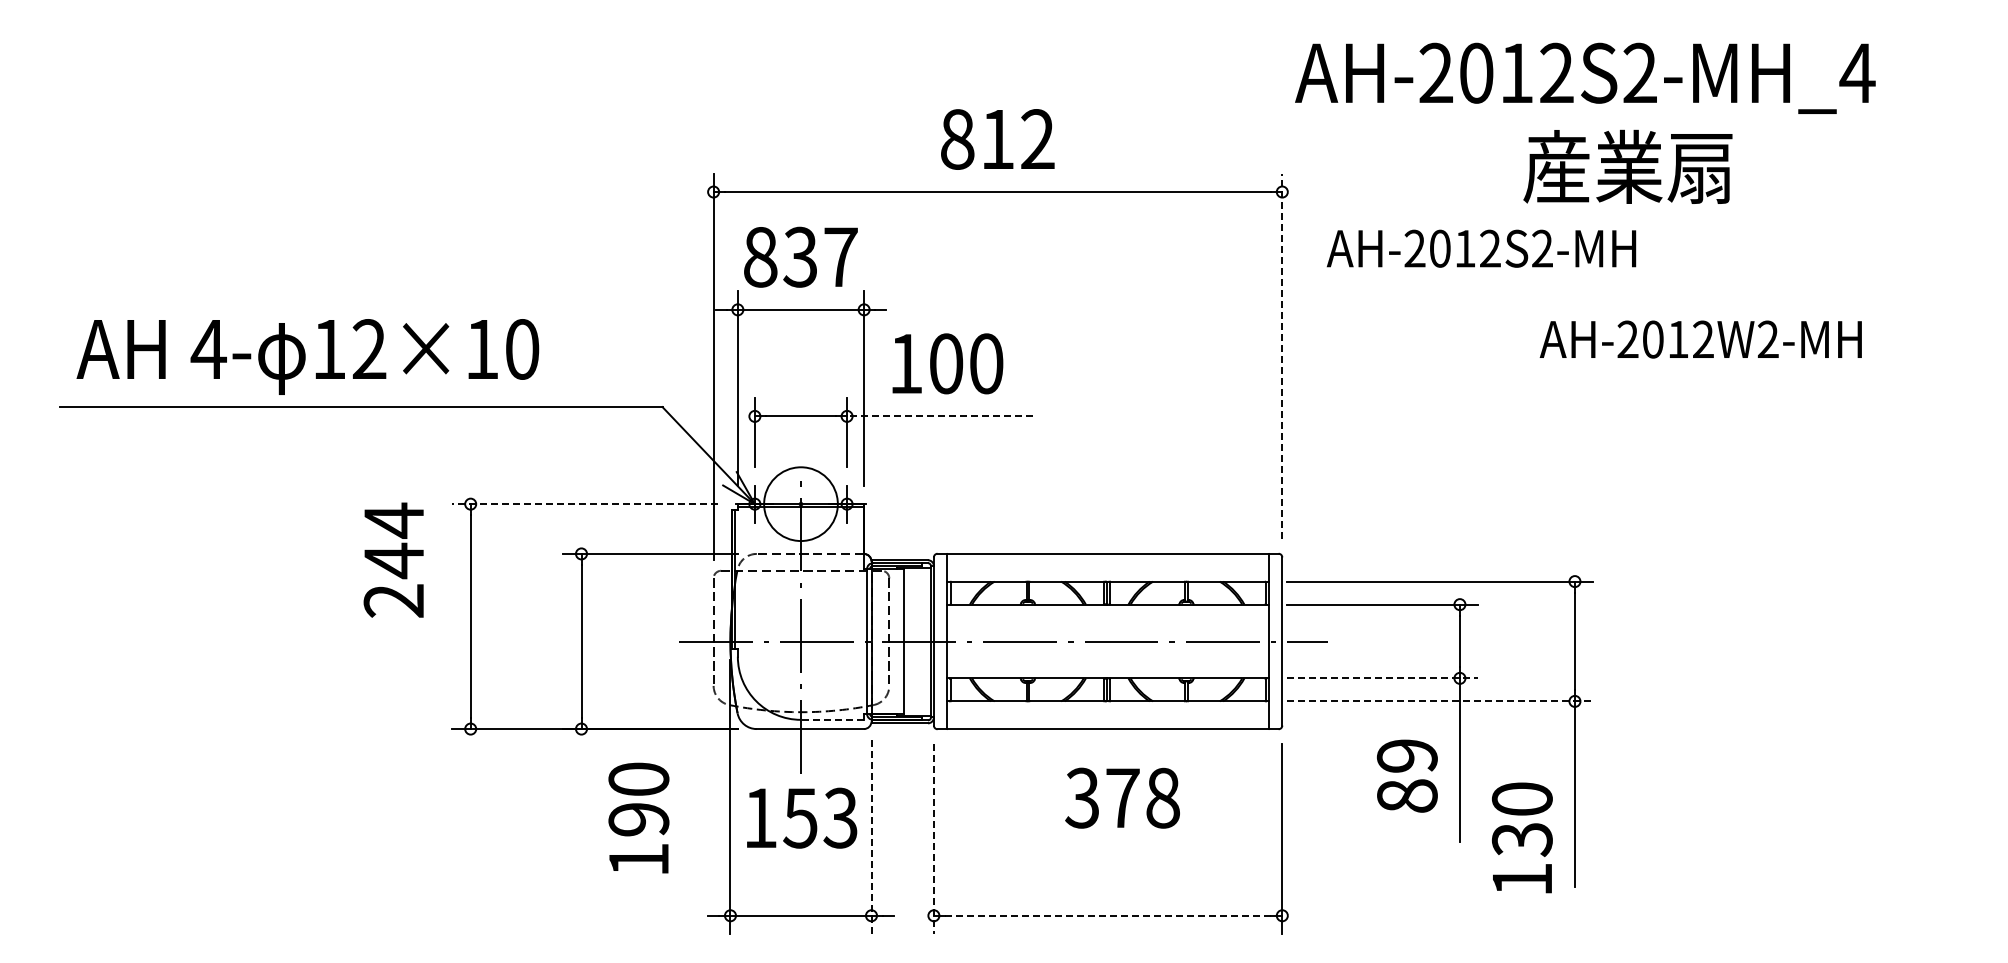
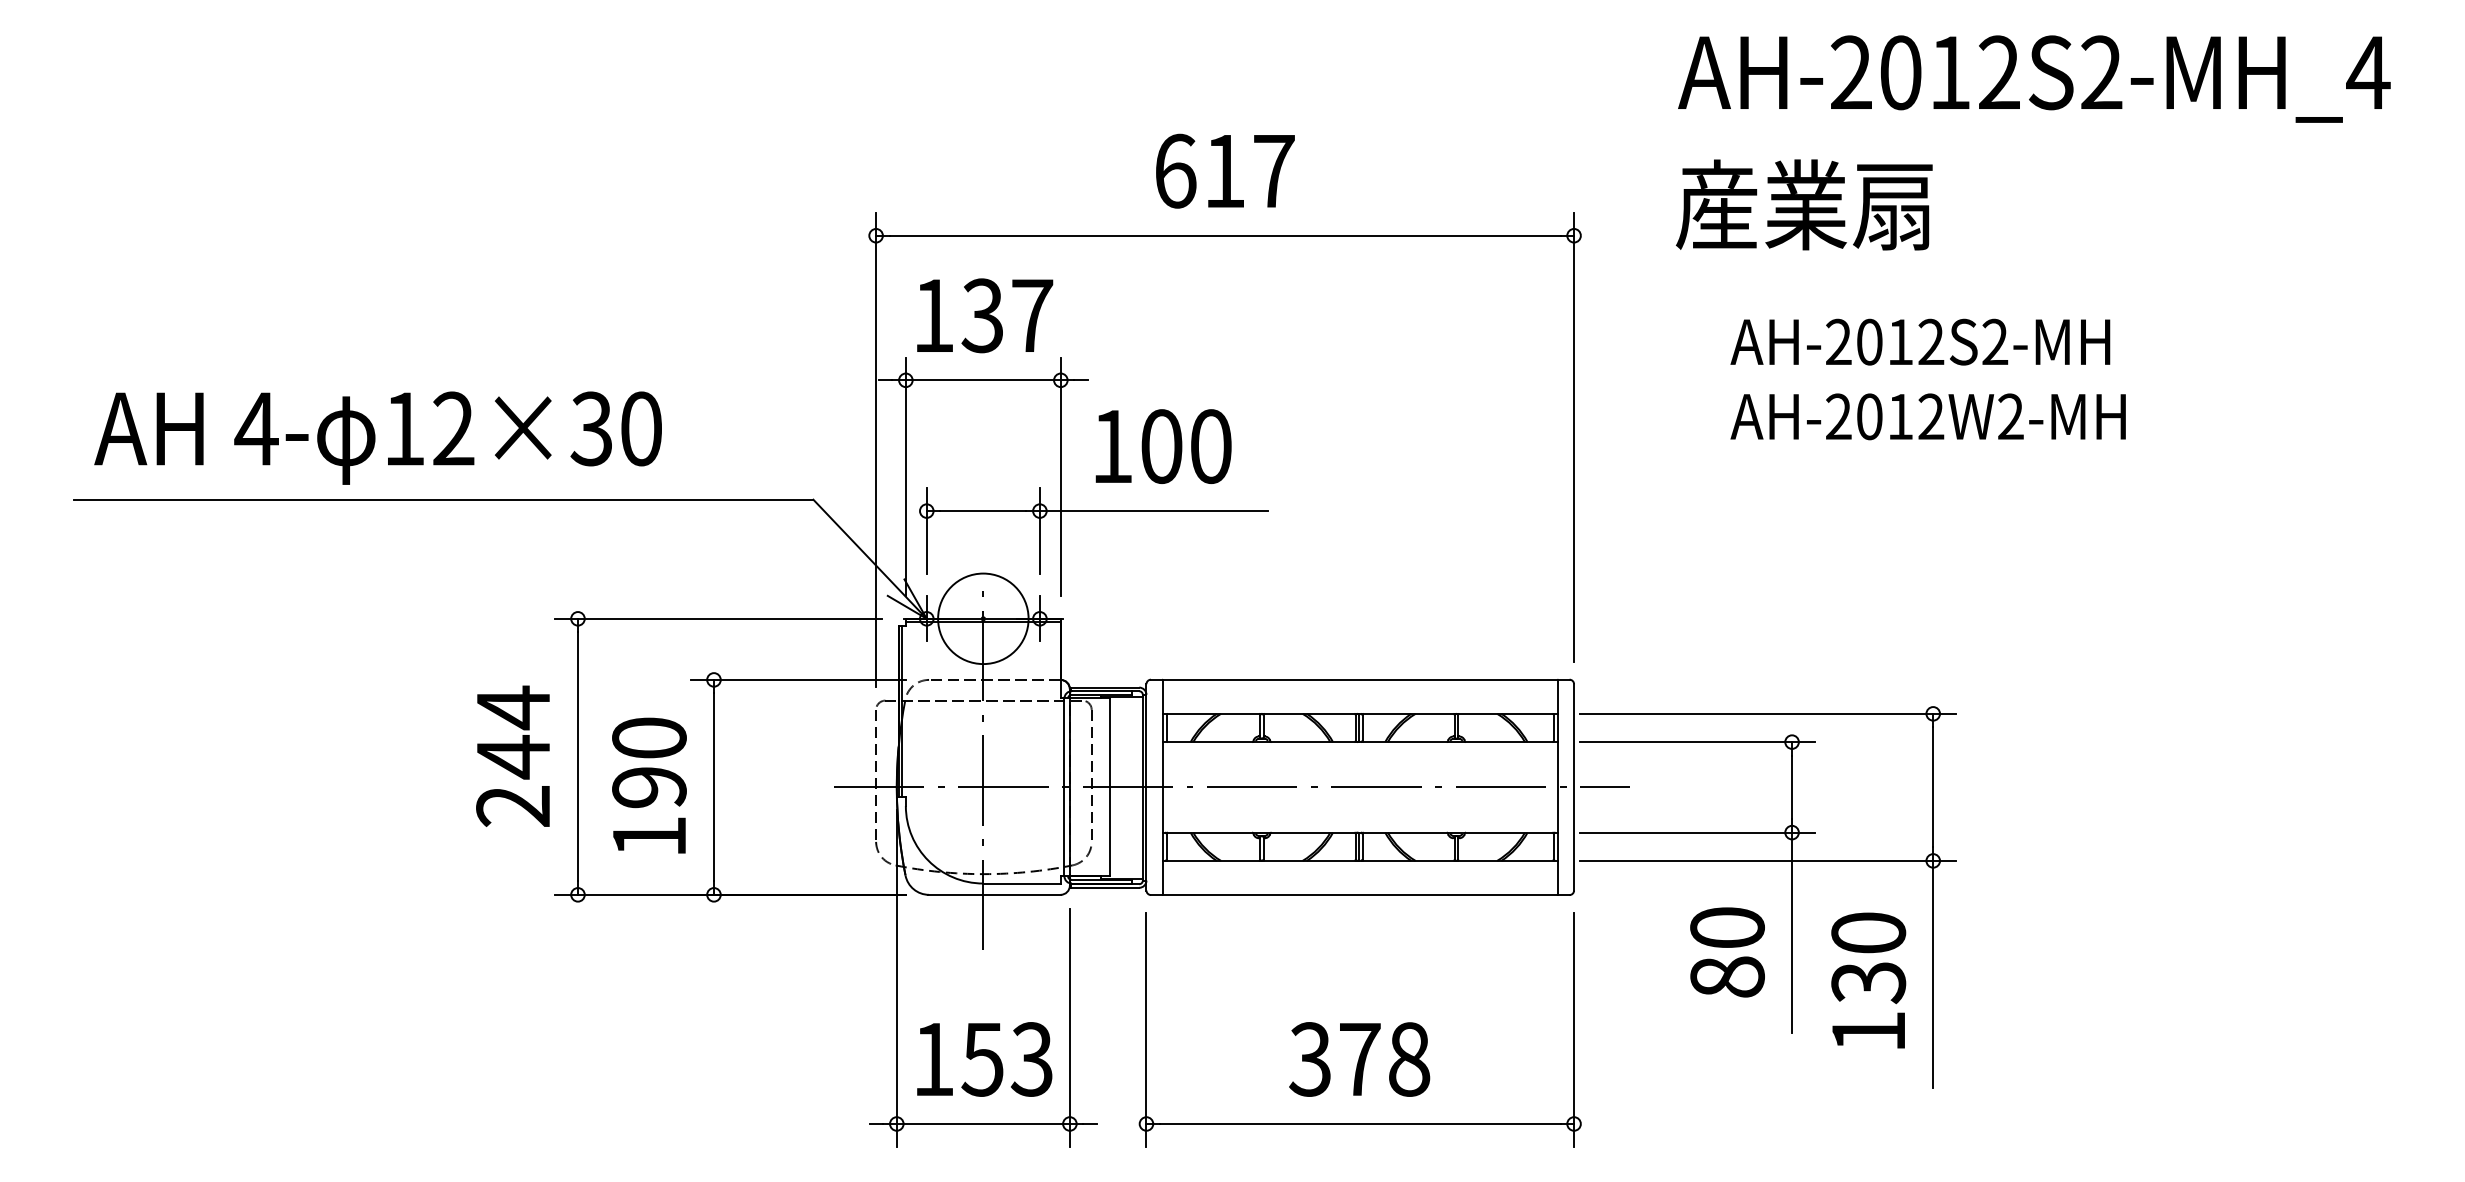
text: (1585, 77) -> (2034, 77), moved
text: (997, 139) -> (1224, 171), 812 -> 617
text: (1627, 166) -> (1803, 204), moved
text: (1481, 248) -> (1920, 341), moved
text: (760, 257) -> (933, 316), 837 -> 137
text: (1700, 339) -> (1927, 416), moved
text: (481, 349) -> (591, 428), 12×10 -> 12×30
line: (1282, 356) -> (1574, 437), dashed -> solid
line: (939, 416) -> (1153, 511), dashed -> solid
line: (585, 504) -> (718, 619), dashed -> solid
text: (393, 559) -> (512, 755), moved
line: (1383, 678) -> (1698, 832), dashed -> solid
line: (1440, 701) -> (1768, 861), dashed -> solid
line: (832, 719) -> (1022, 883), dashed -> solid
text: (1407, 755) -> (1727, 927), 89 -> 80
text: (1122, 797) -> (1359, 1058), moved
text: (638, 817) -> (648, 784), moved
text: (802, 817) -> (985, 1058), moved
line: (871, 837) -> (1069, 1027), dashed -> solid
text: (1522, 837) -> (1868, 980), moved
line: (933, 839) -> (1145, 1030), dashed -> solid
line: (1107, 915) -> (1359, 1123), dashed -> solid

